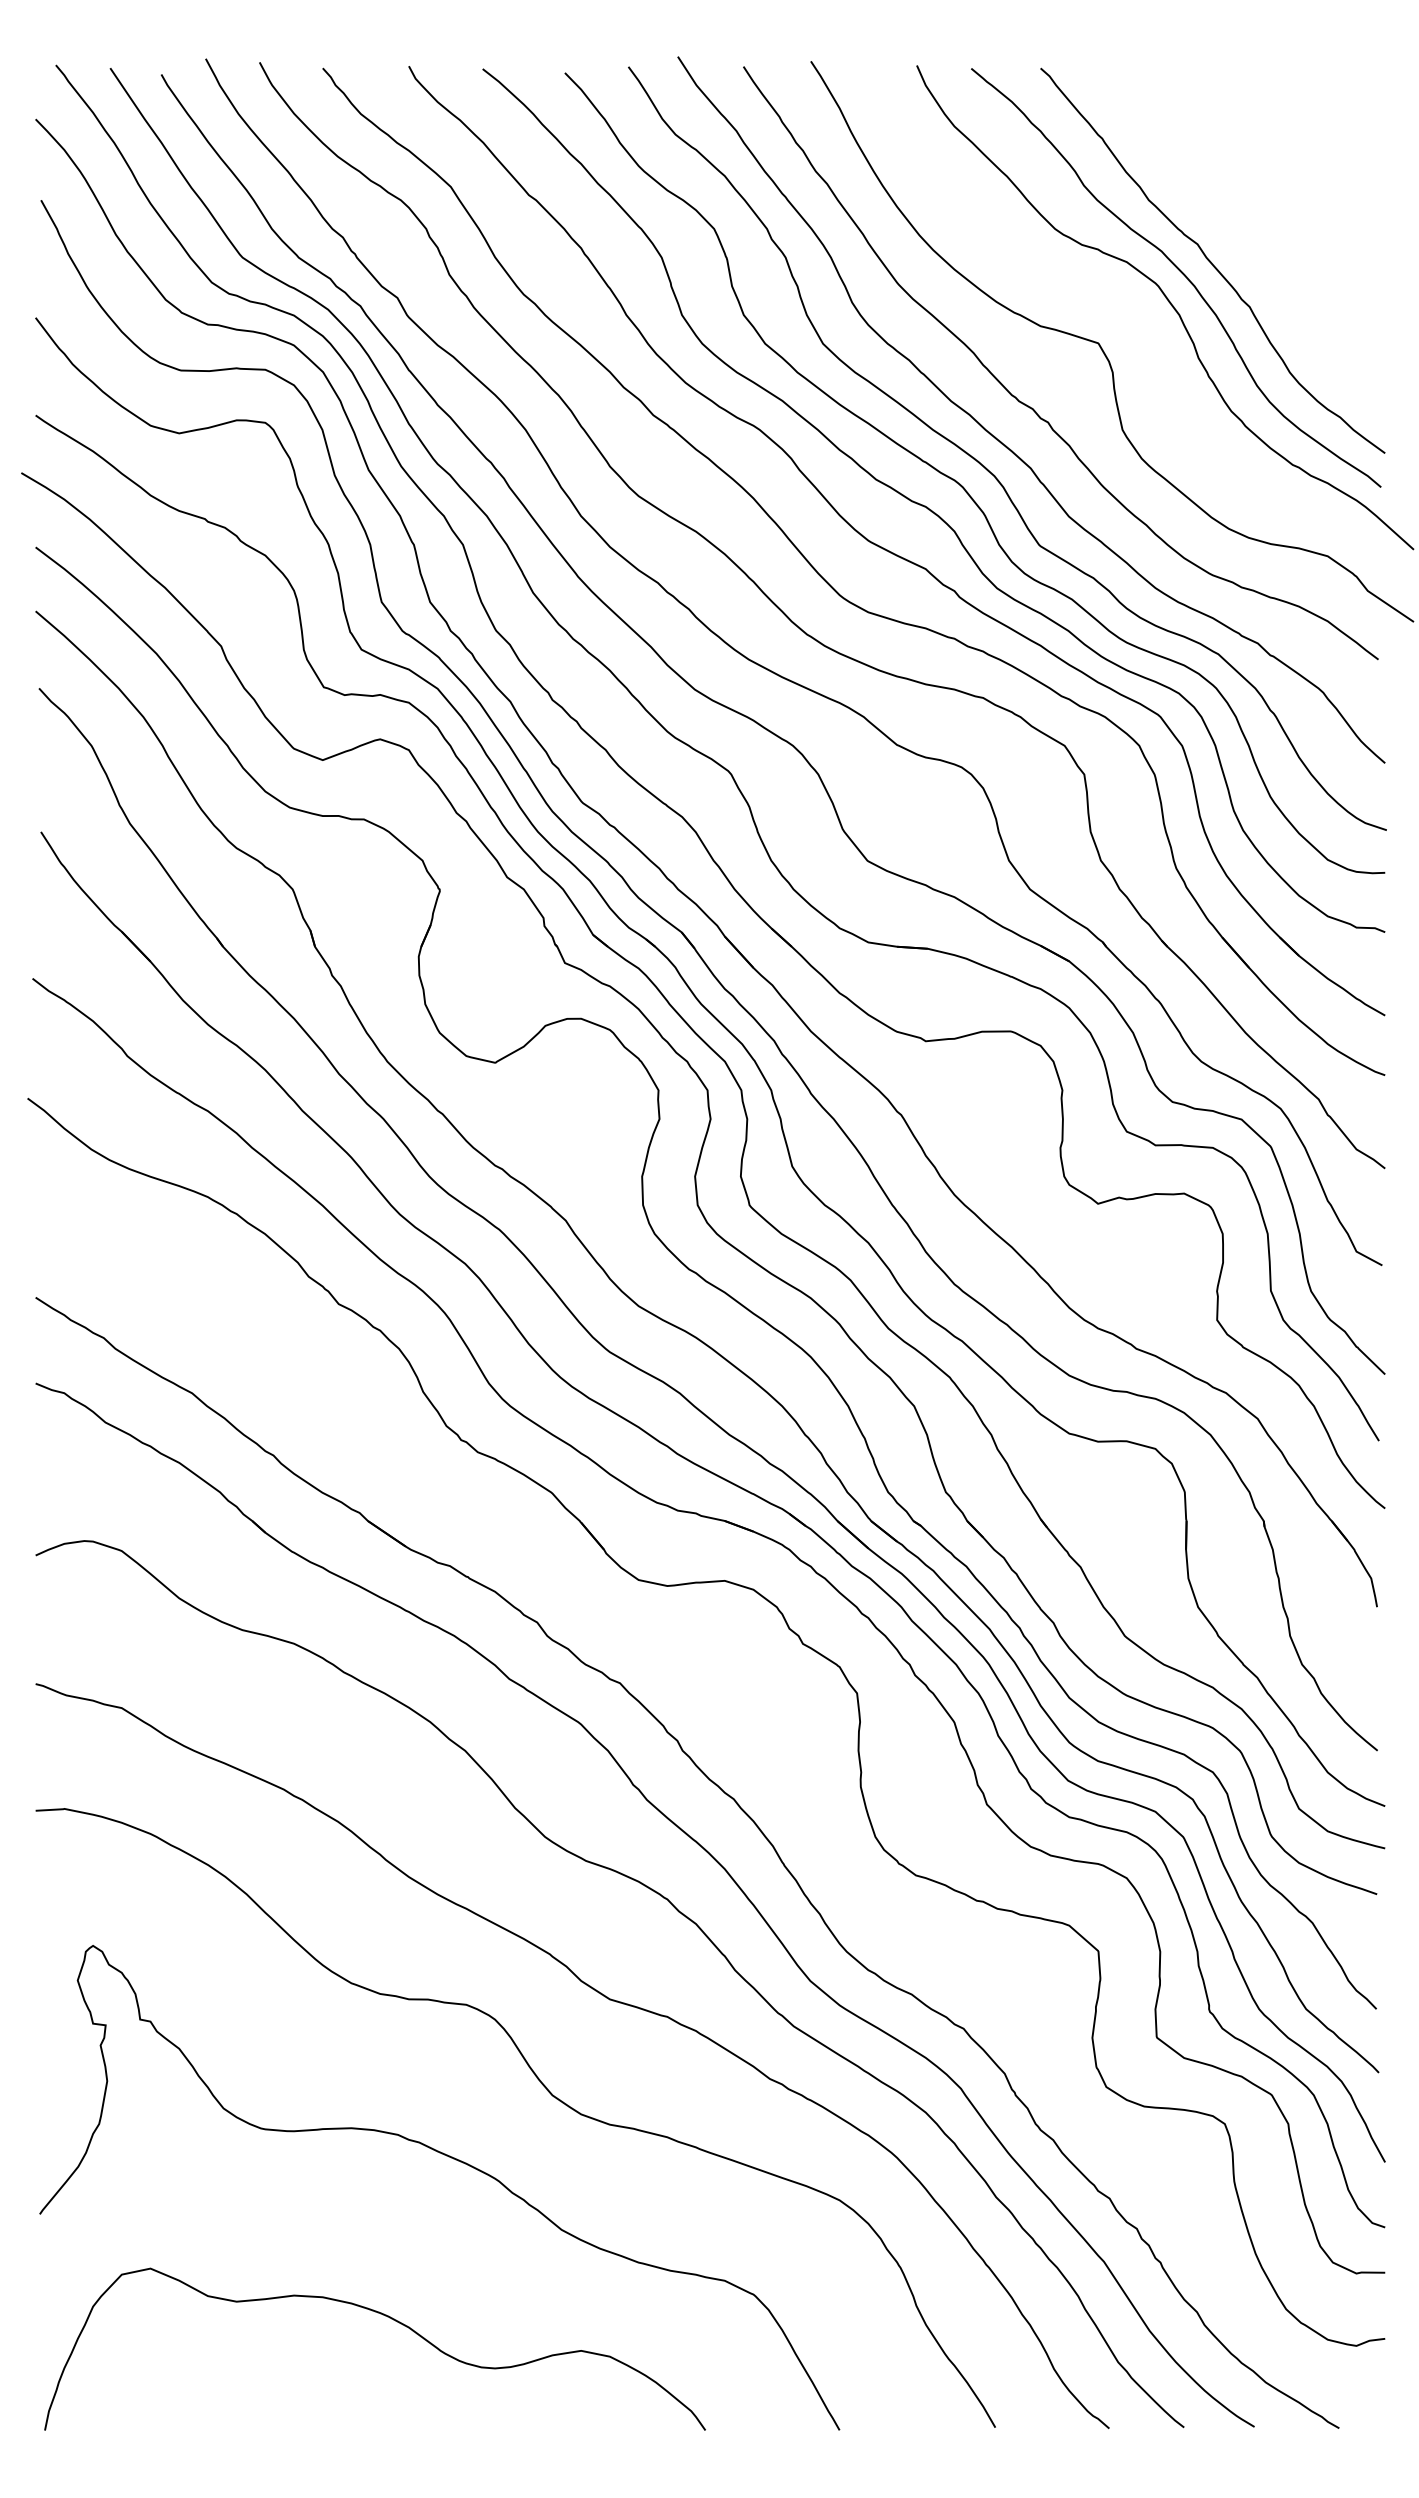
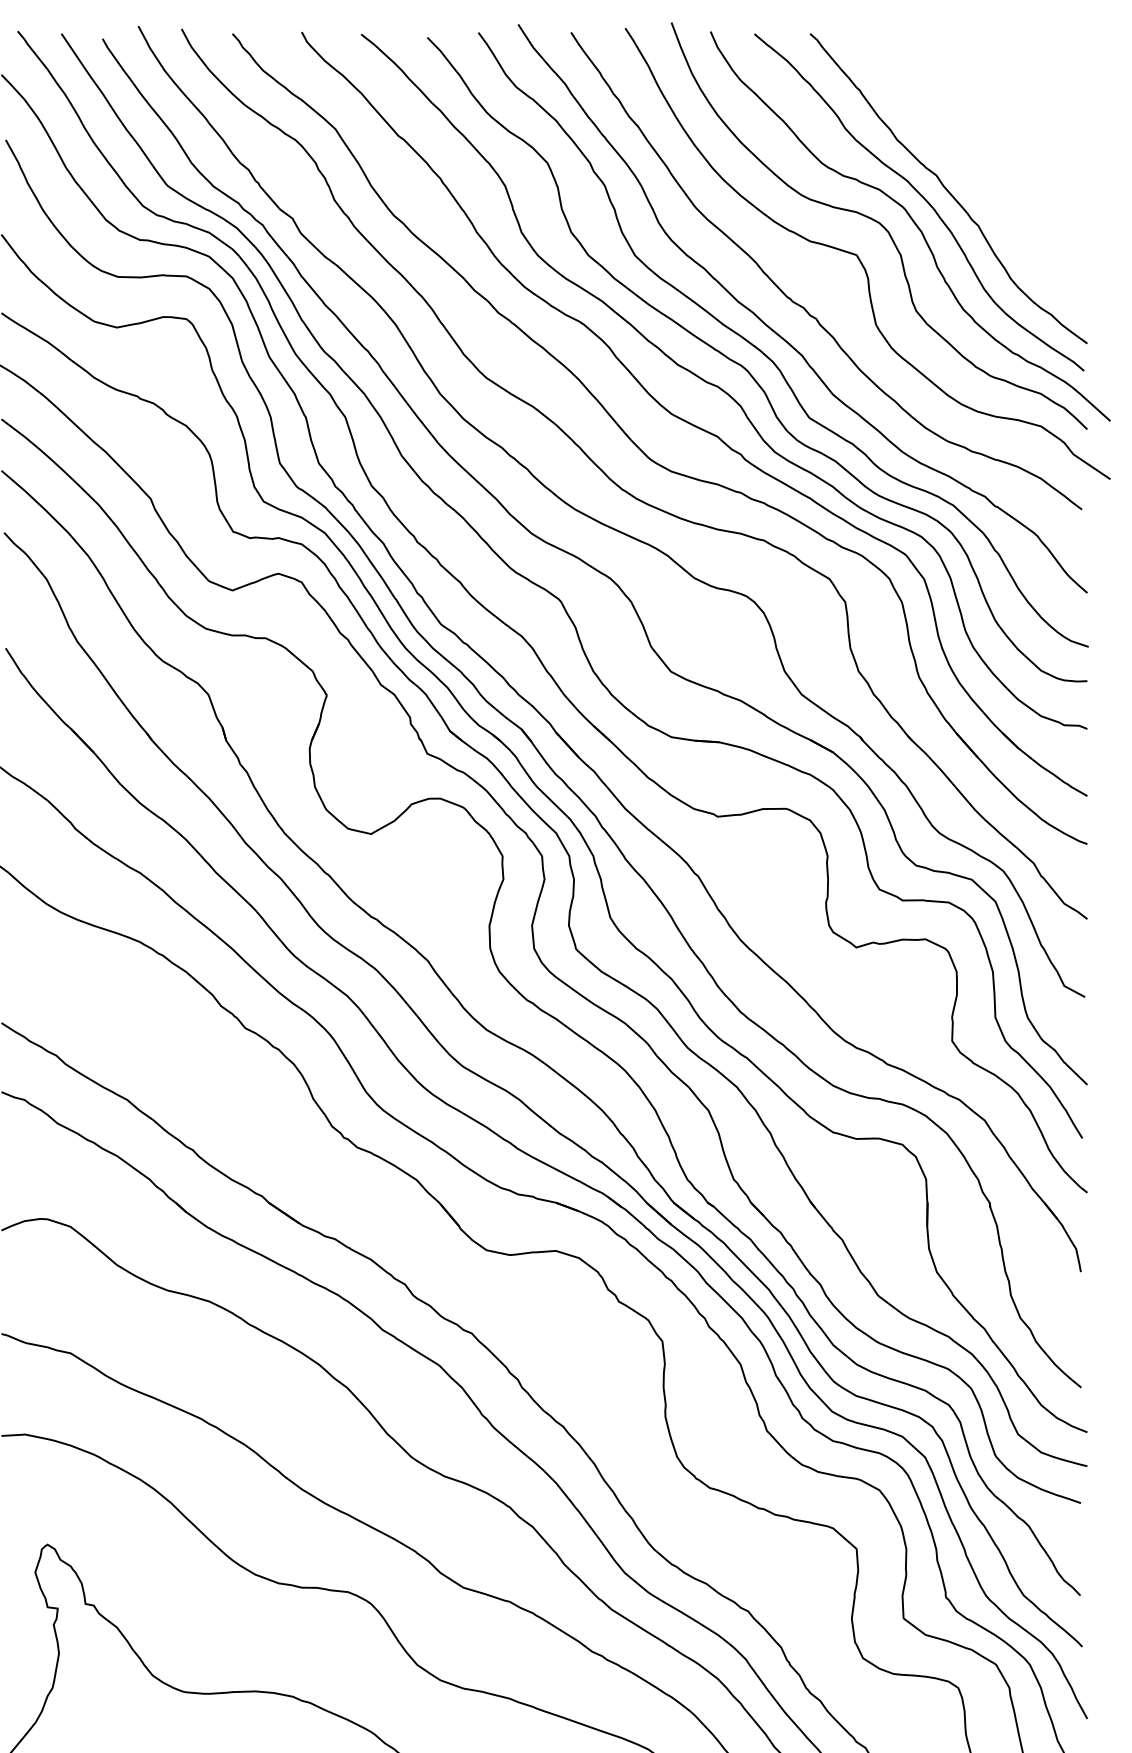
curve: (1127, 305) -> (880, 224), added

